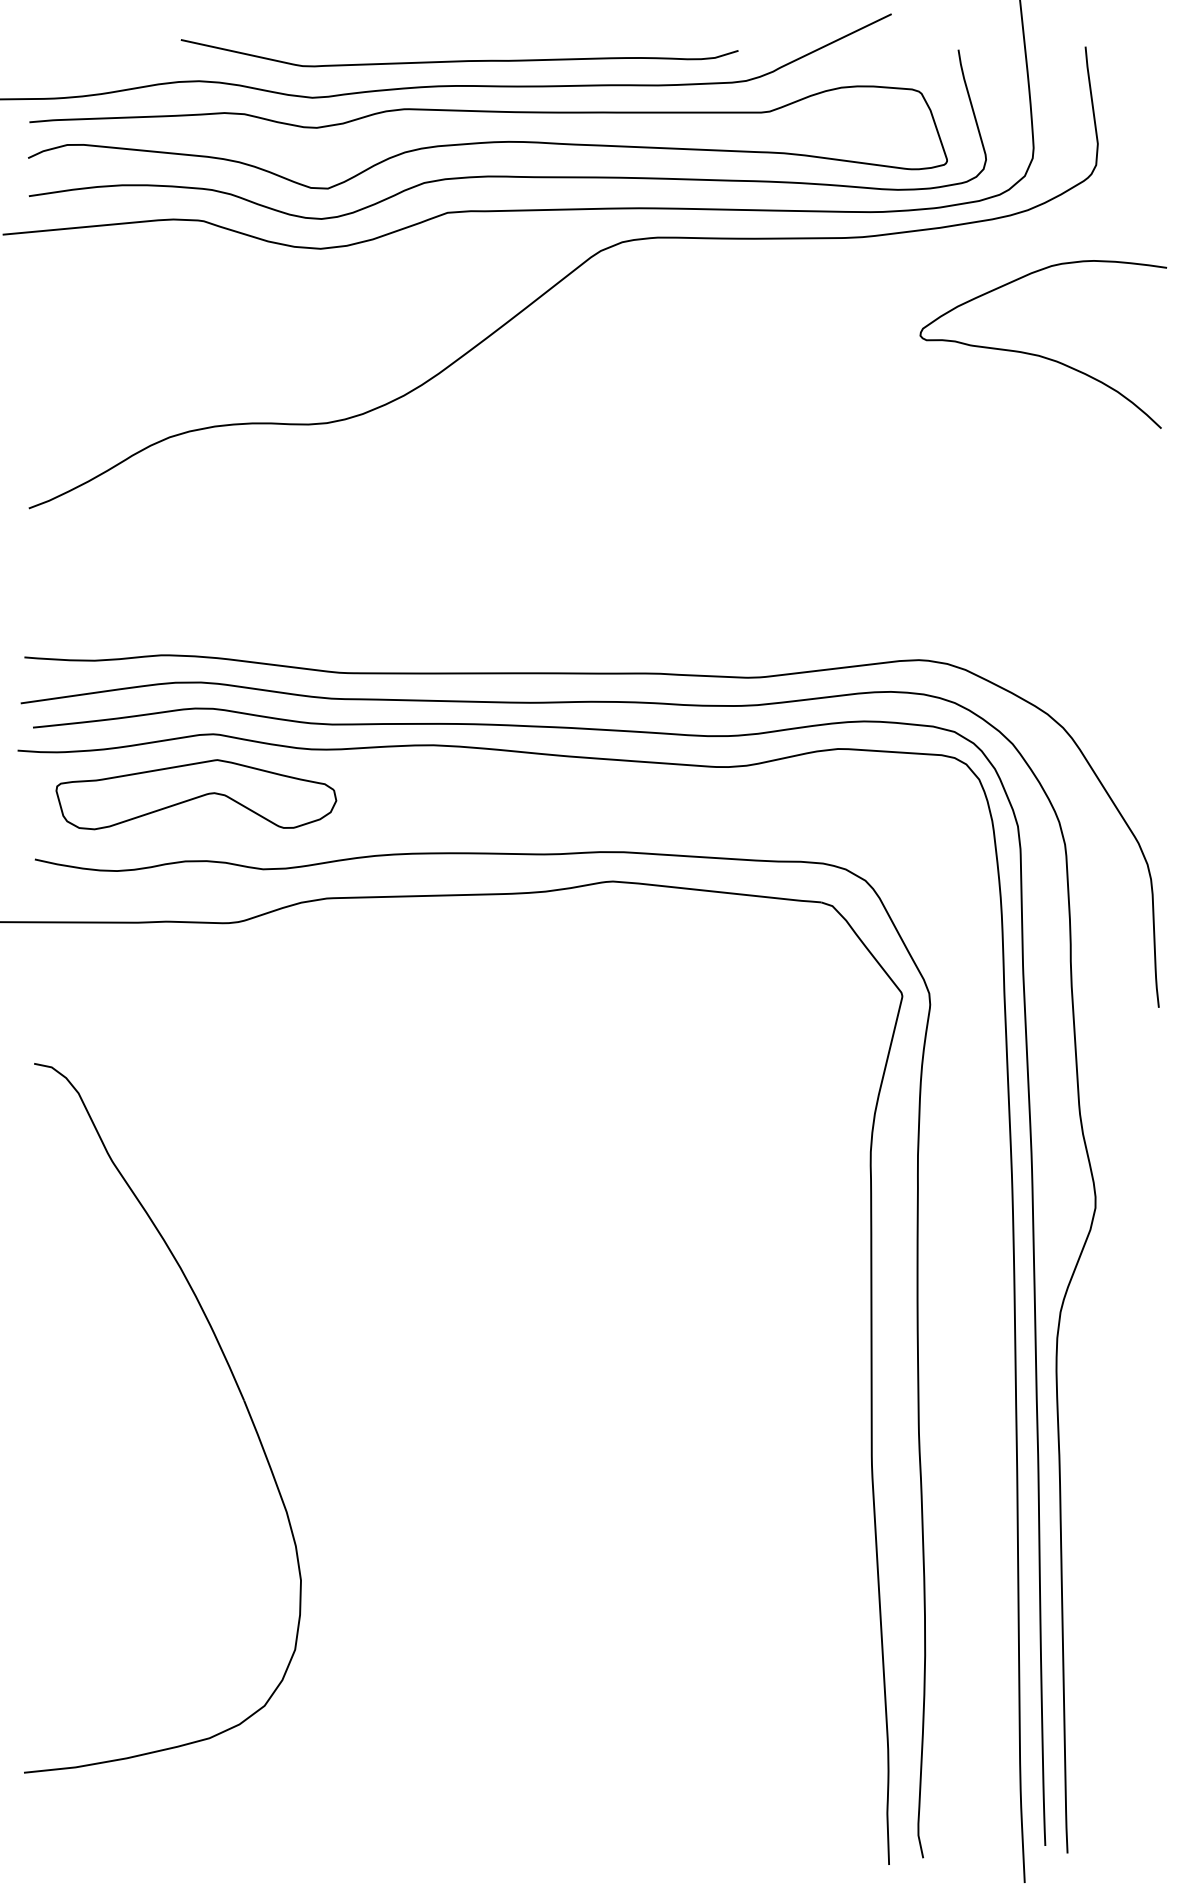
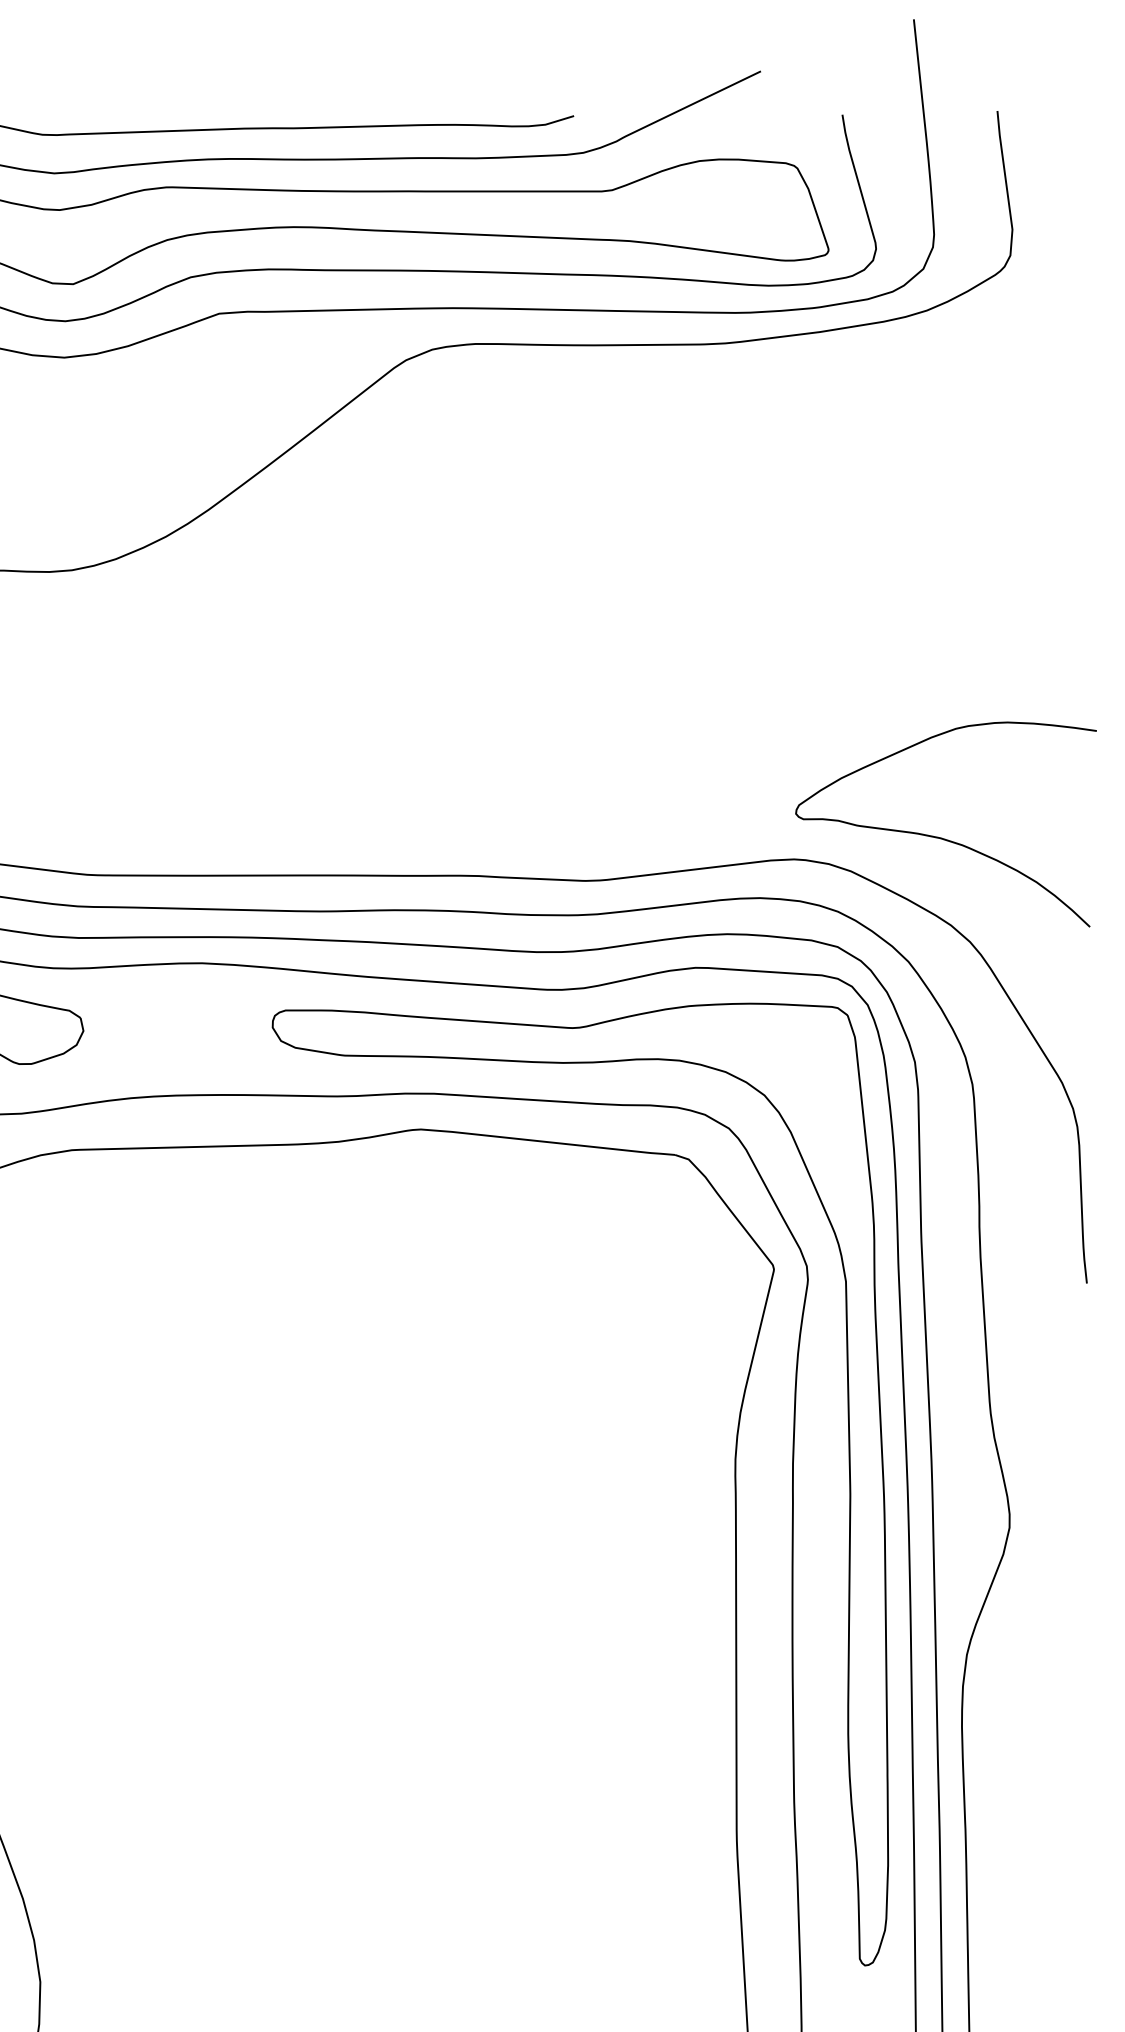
curve: (1038, 354) -> (940, 836), moved
part: (963, 1170) -> (848, 1481), added

